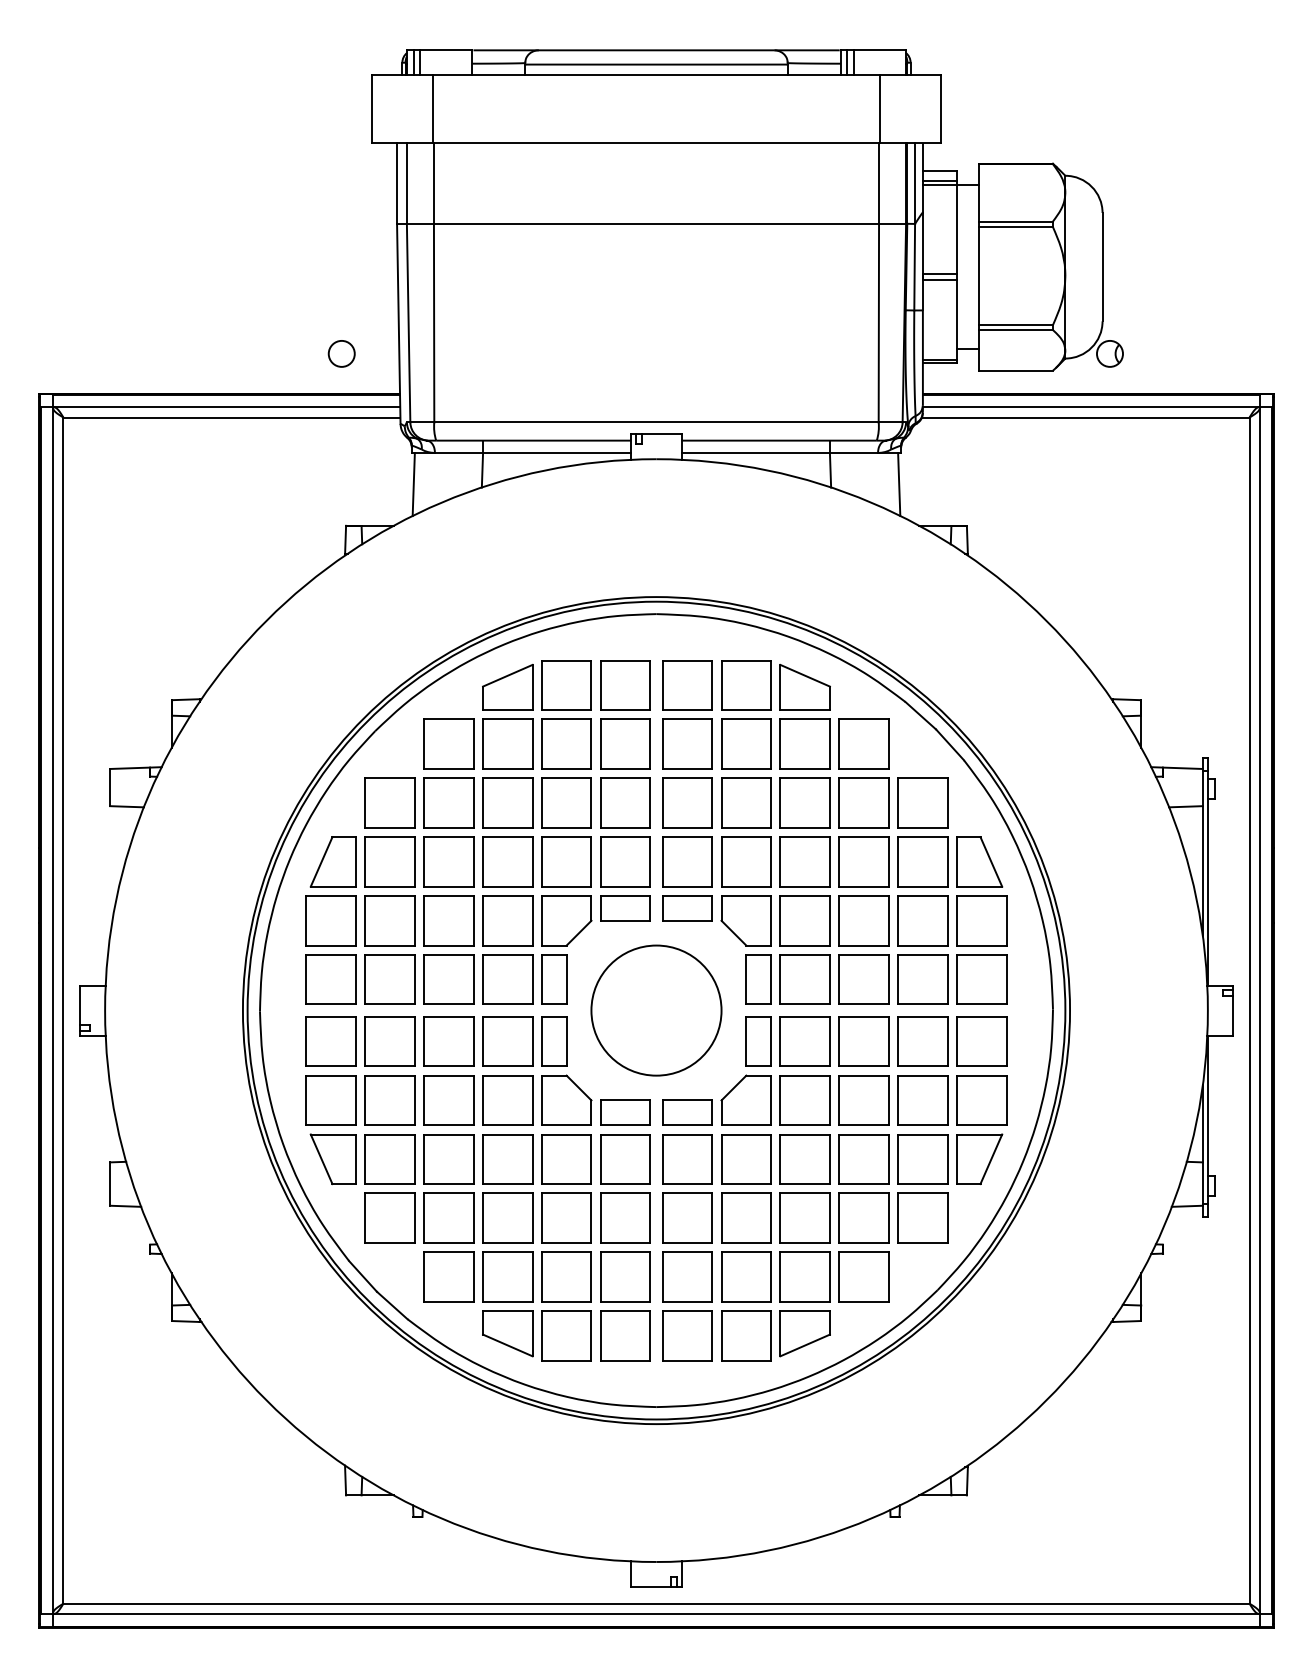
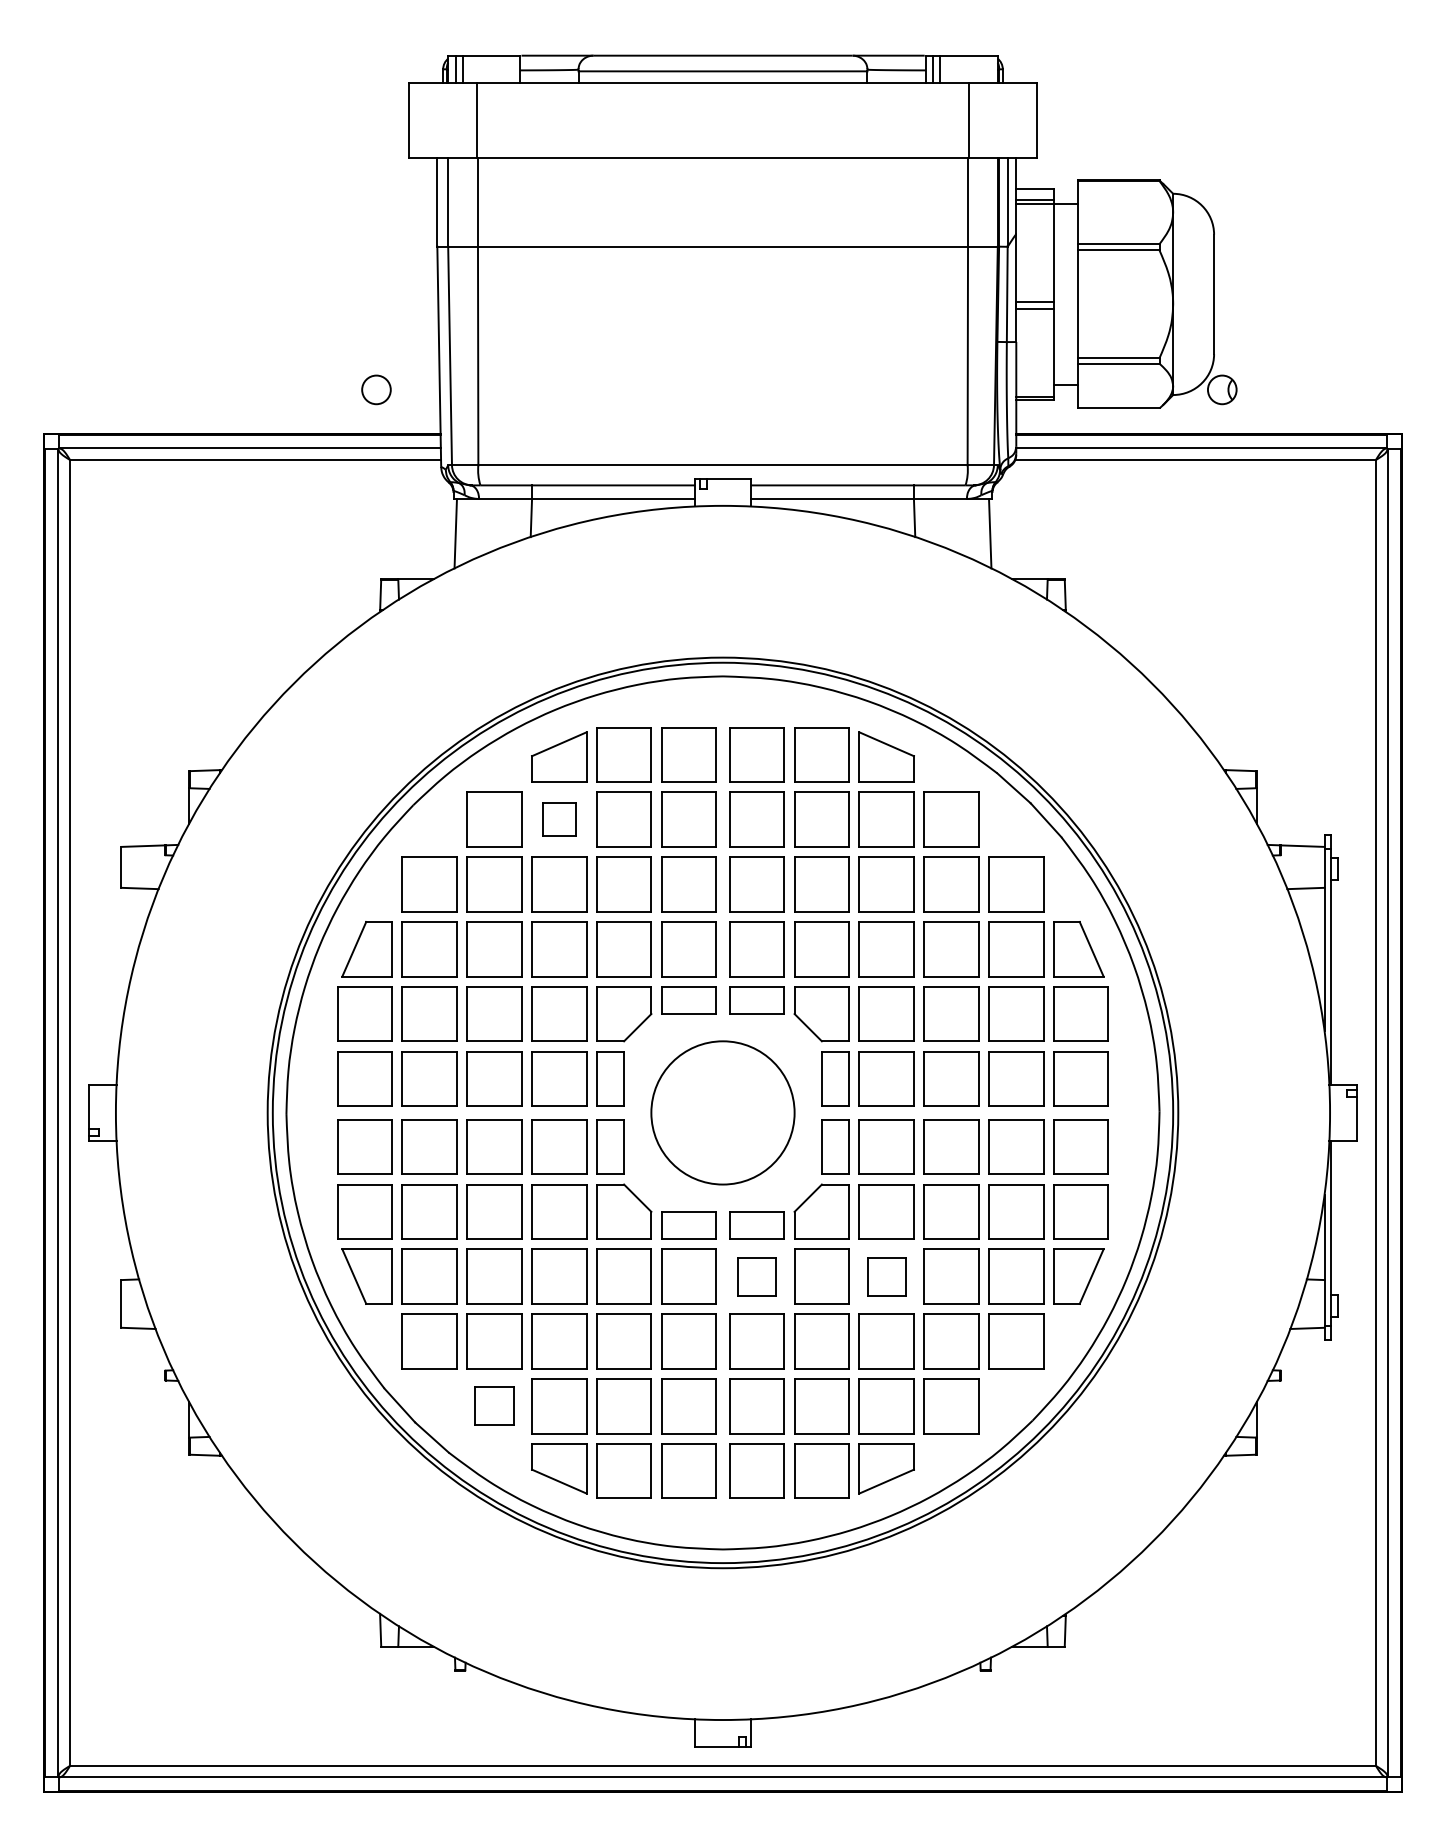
part: (507, 743) -> (558, 818), size x0.6
part: (687, 1159) -> (757, 1276), size x0.7
part: (804, 1159) -> (885, 1276), size x0.7
part: (448, 1276) -> (493, 1405), size x0.7

